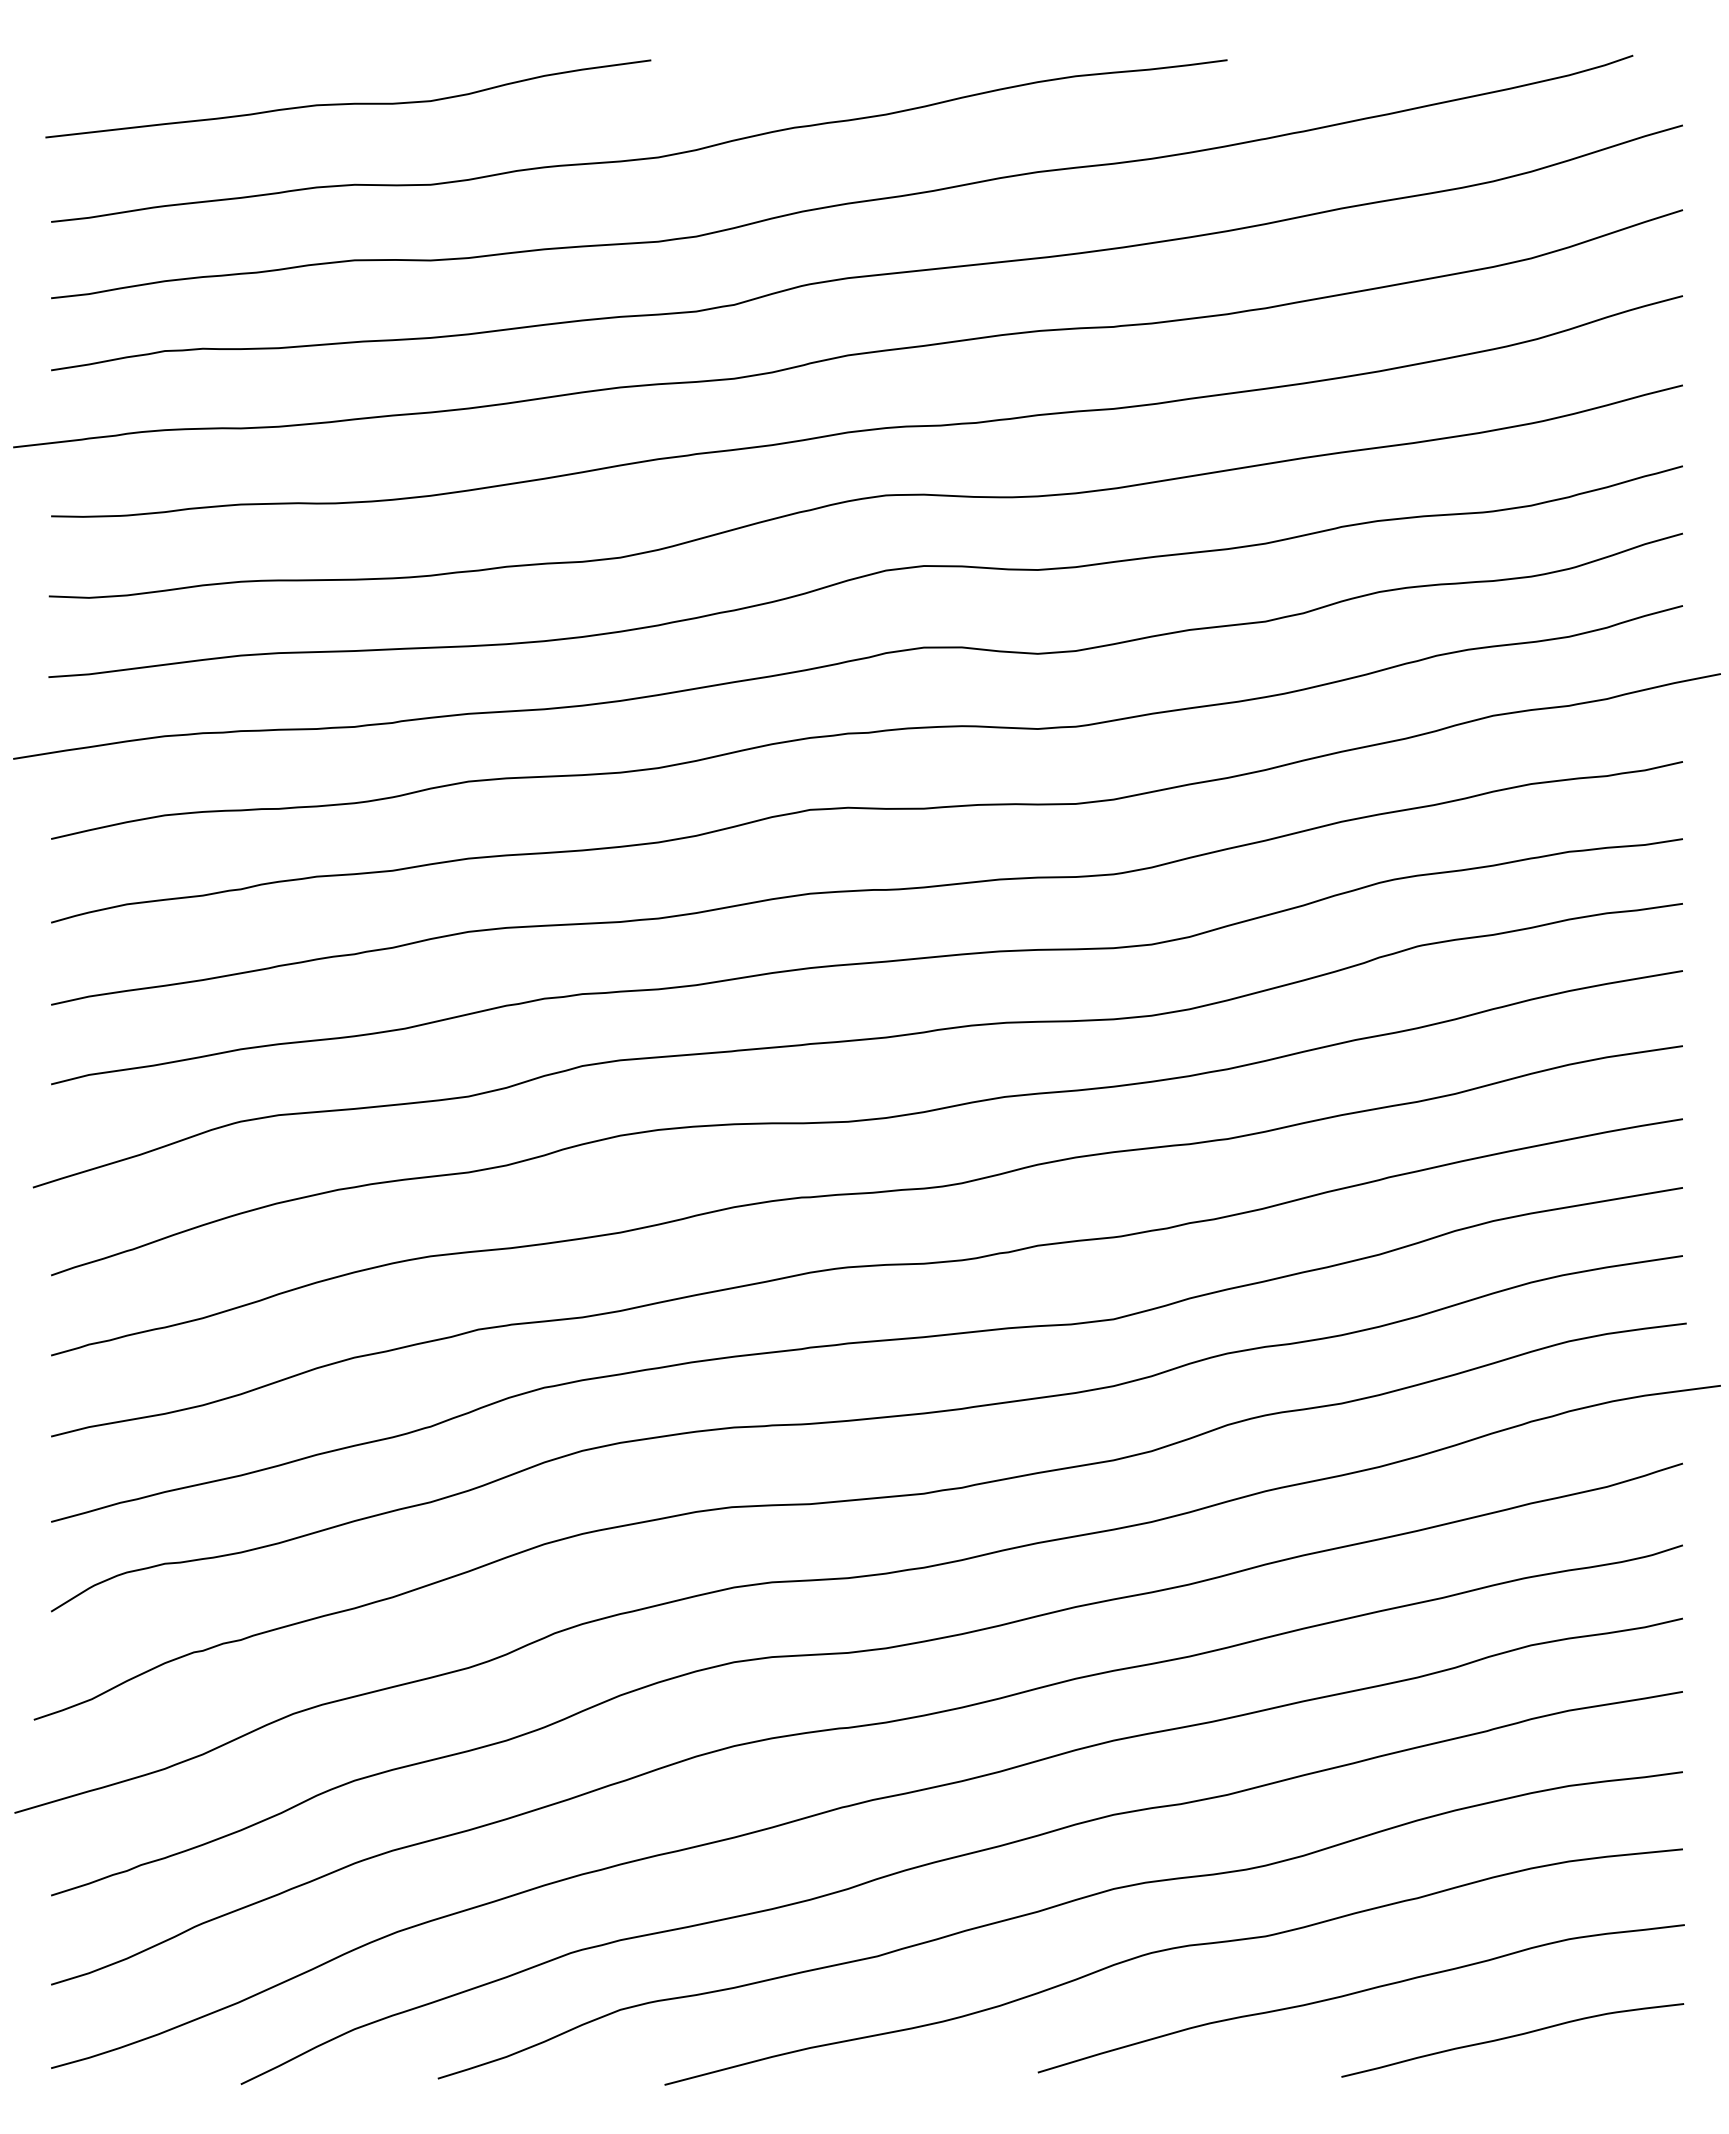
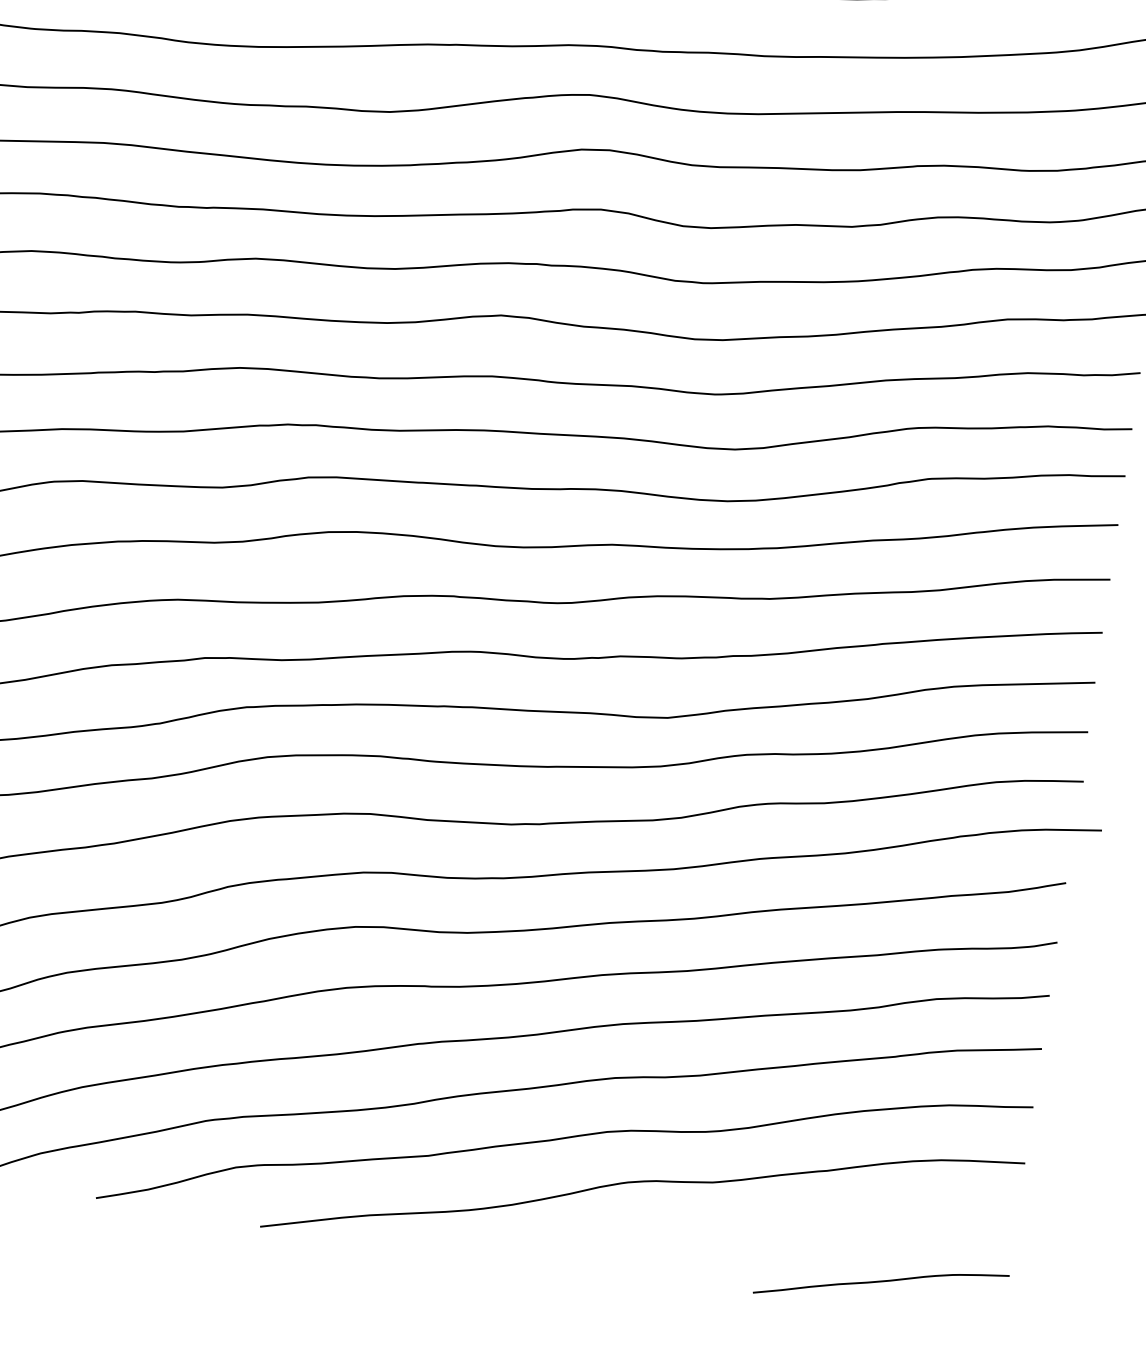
curve: (1358, 1993) -> (774, 1233), removed

